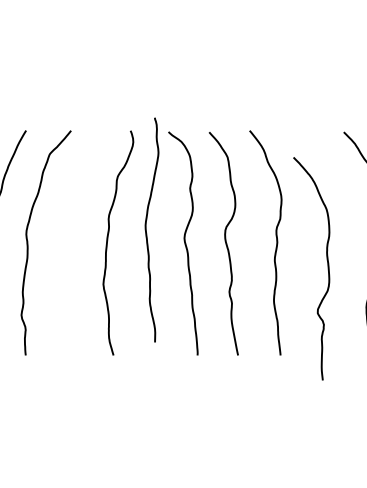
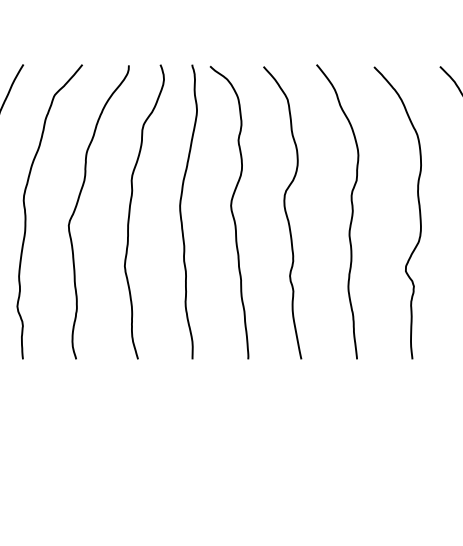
curve: (146, 229) -> (181, 211), moved
curve: (67, 238) -> (77, 206), added
curve: (327, 268) -> (418, 212), moved

